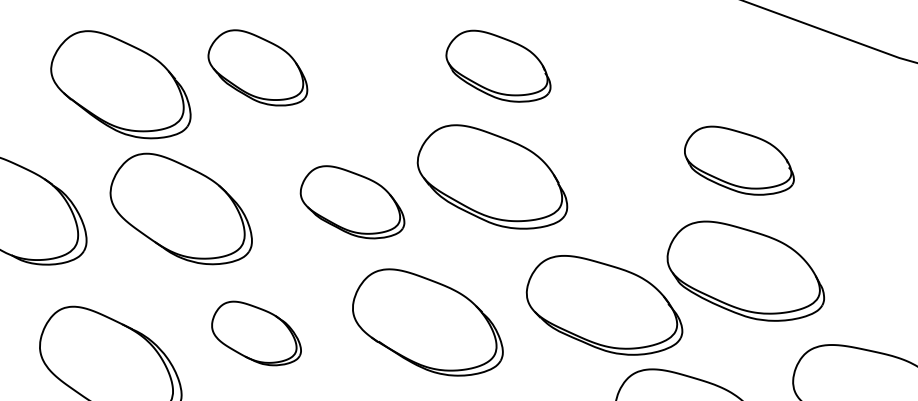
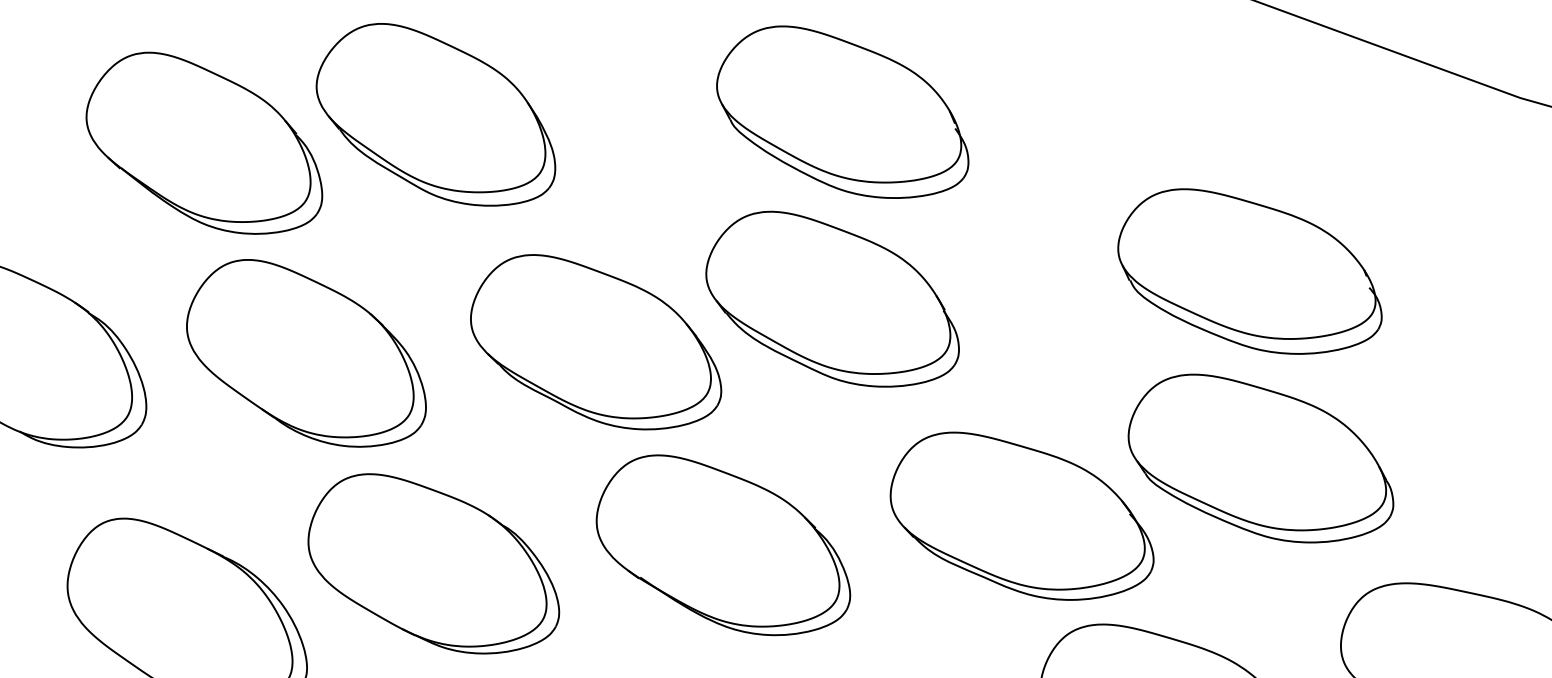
part: (498, 65) -> (842, 110), size x1.43
part: (257, 67) -> (435, 114), size x1.43
part: (739, 160) -> (1250, 271), size x1.43
part: (352, 201) -> (595, 340), size x1.43
part: (256, 333) -> (433, 563), size x1.67

